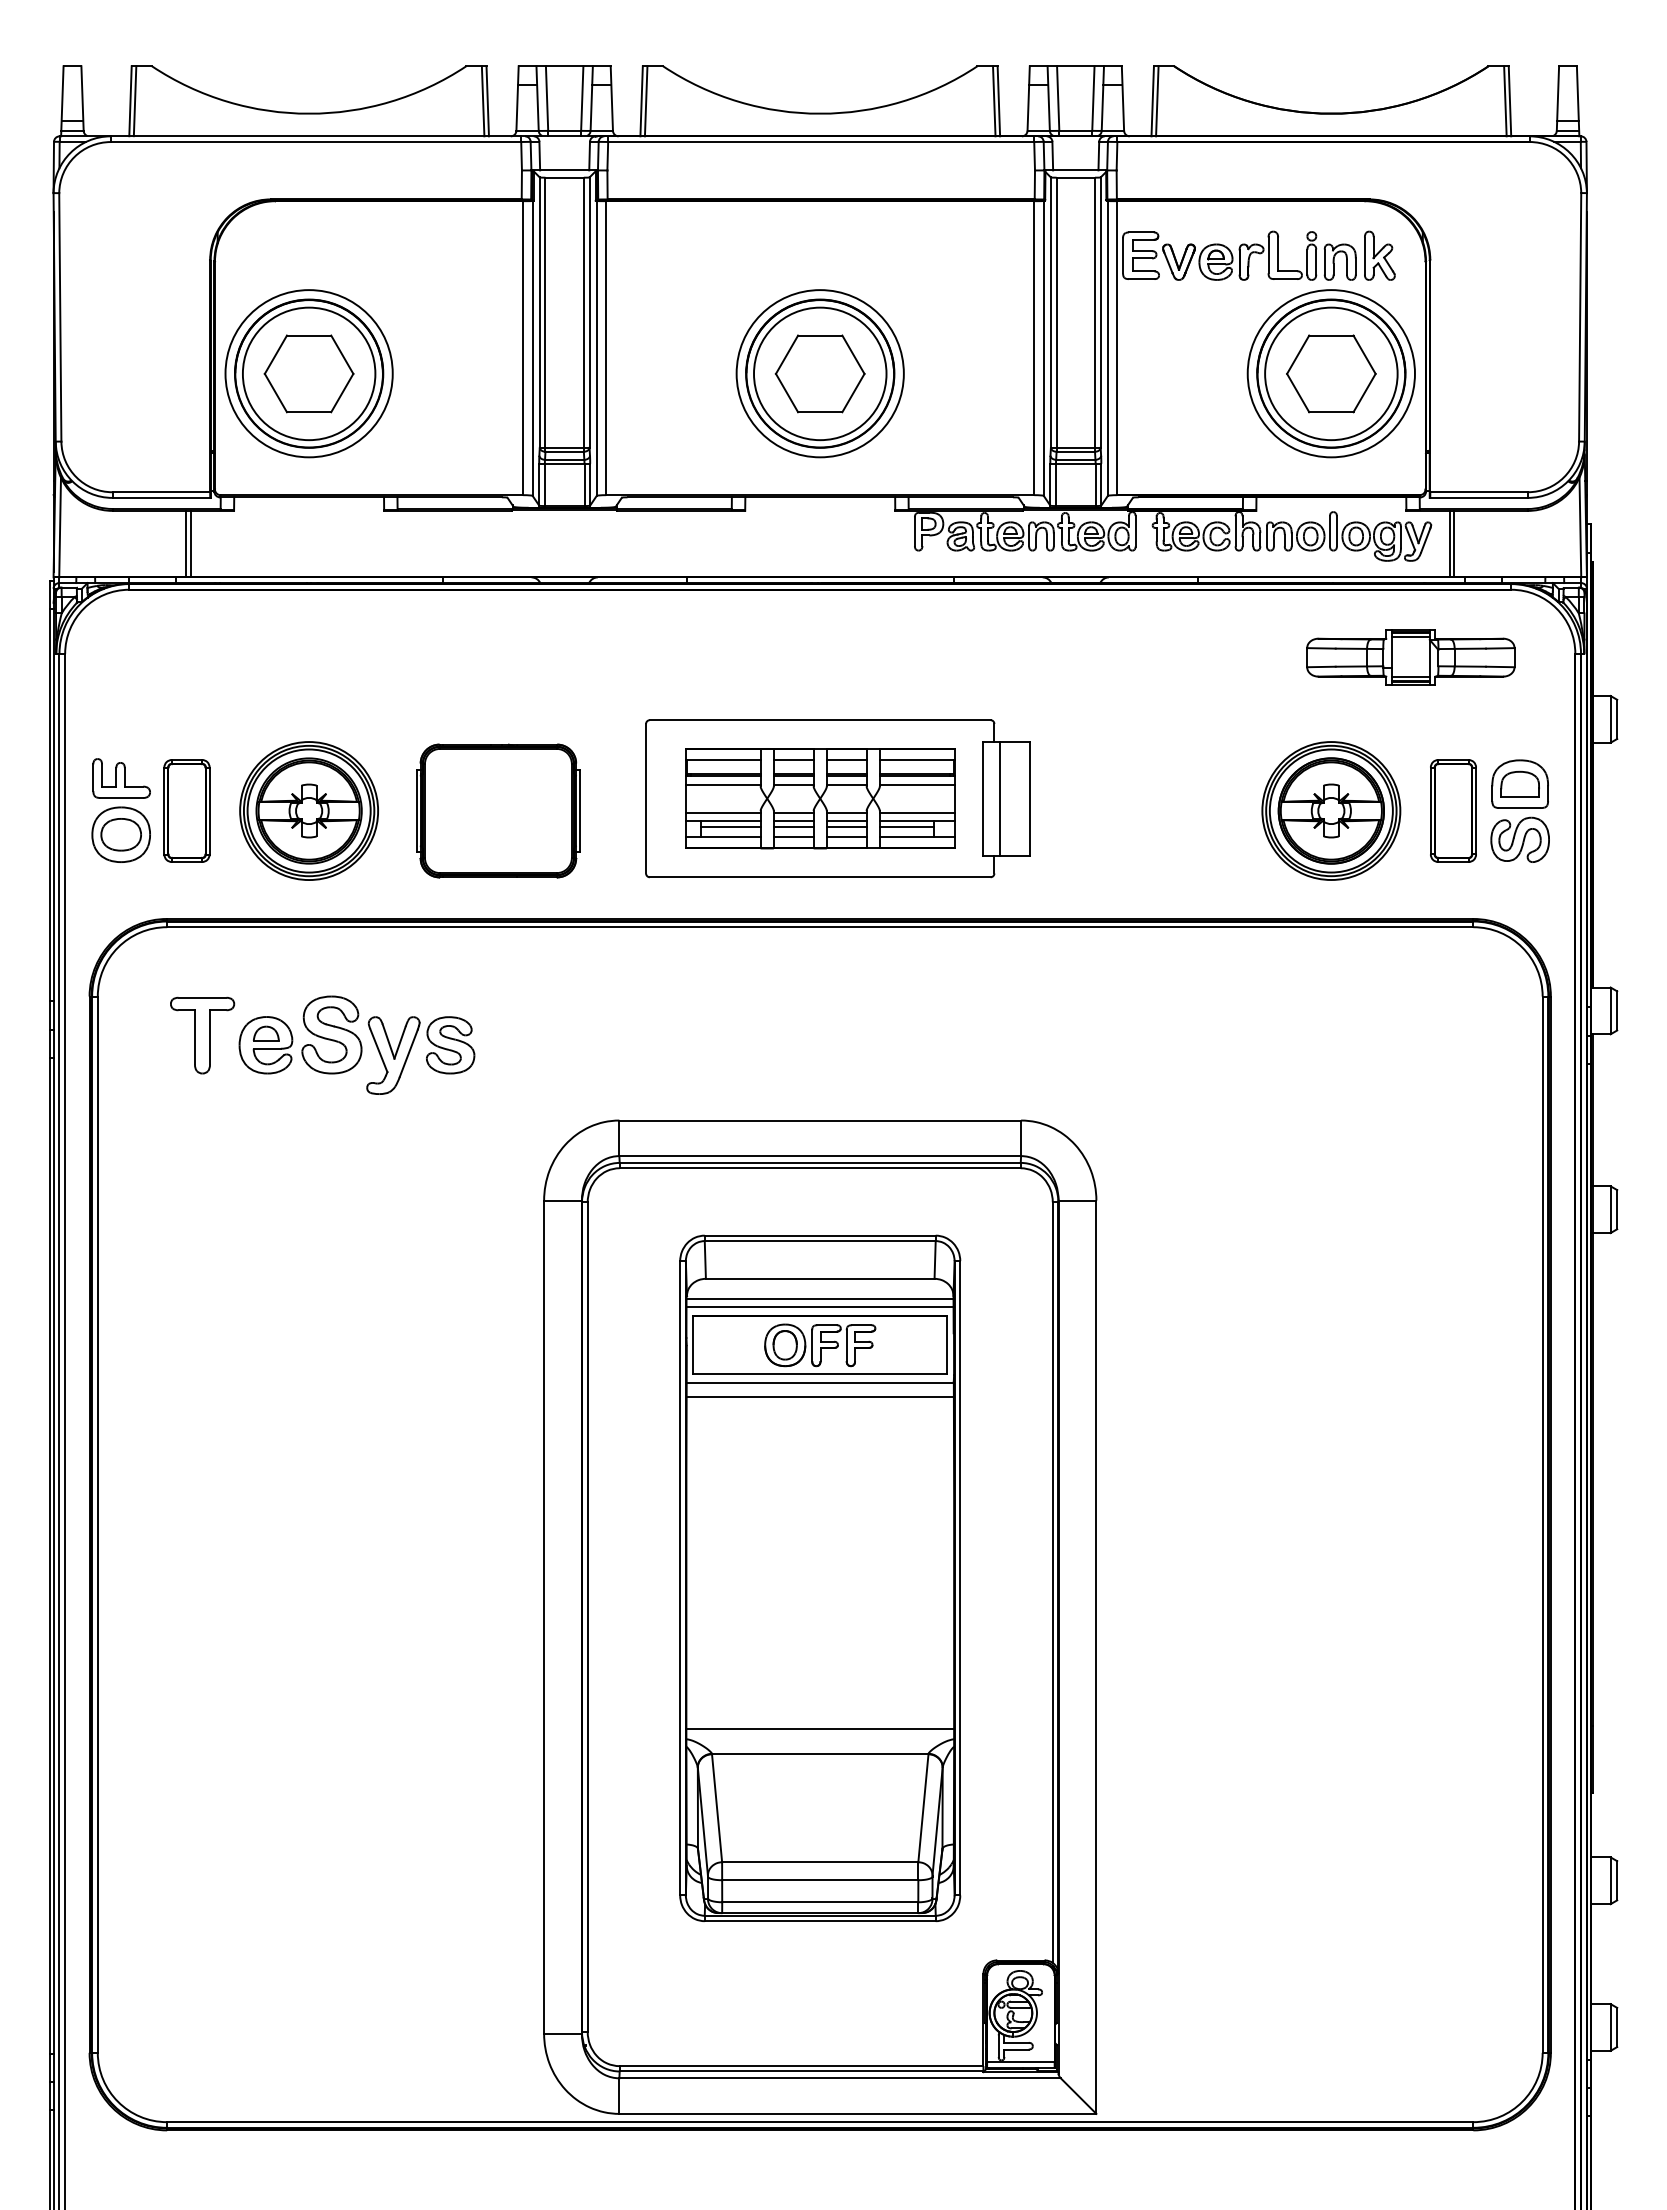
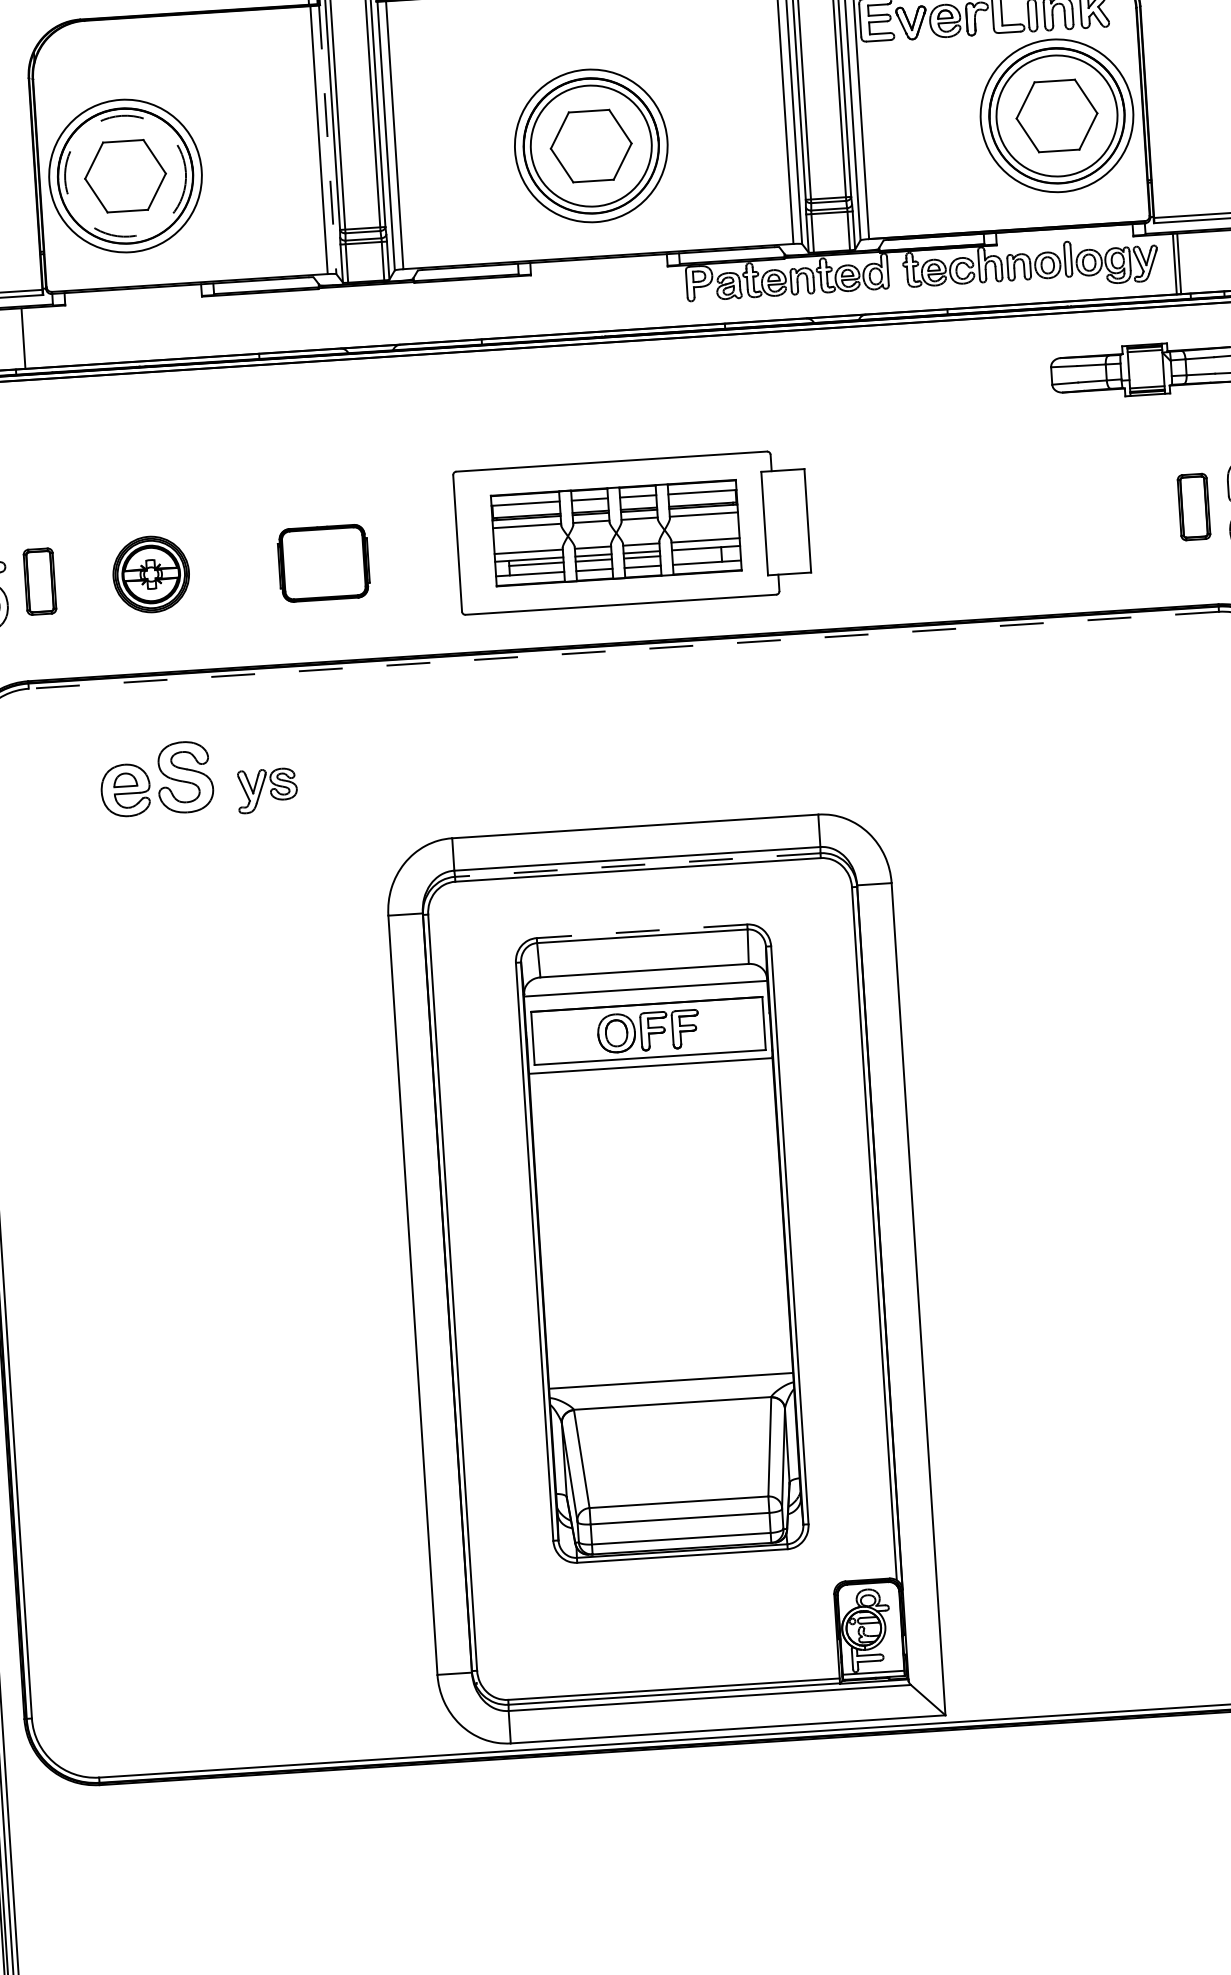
line: (532, 348) -> (327, 139), solid -> dashed
circle: (308, 373) -> (124, 175), solid -> dashed
line: (190, 543) -> (27, 337), removed
line: (1000, 798) -> (780, 522), removed
part: (186, 810) -> (39, 581), size x0.7
part: (308, 810) -> (150, 574), size x0.6
part: (498, 810) -> (323, 562), size x0.6
part: (1331, 810) -> (1082, 513), removed
part: (1453, 810) -> (1194, 506), size x0.7
line: (906, 826) -> (696, 553), removed
line: (819, 927) -> (623, 650), solid -> dashed
part: (202, 1035) -> (67, 785), removed
part: (420, 1055) -> (267, 790), size x0.6
line: (820, 1162) -> (637, 864), solid -> dashed
line: (819, 1235) -> (641, 931), solid -> dashed
line: (819, 1306) -> (645, 995), removed
line: (819, 1397) -> (650, 1078), removed

